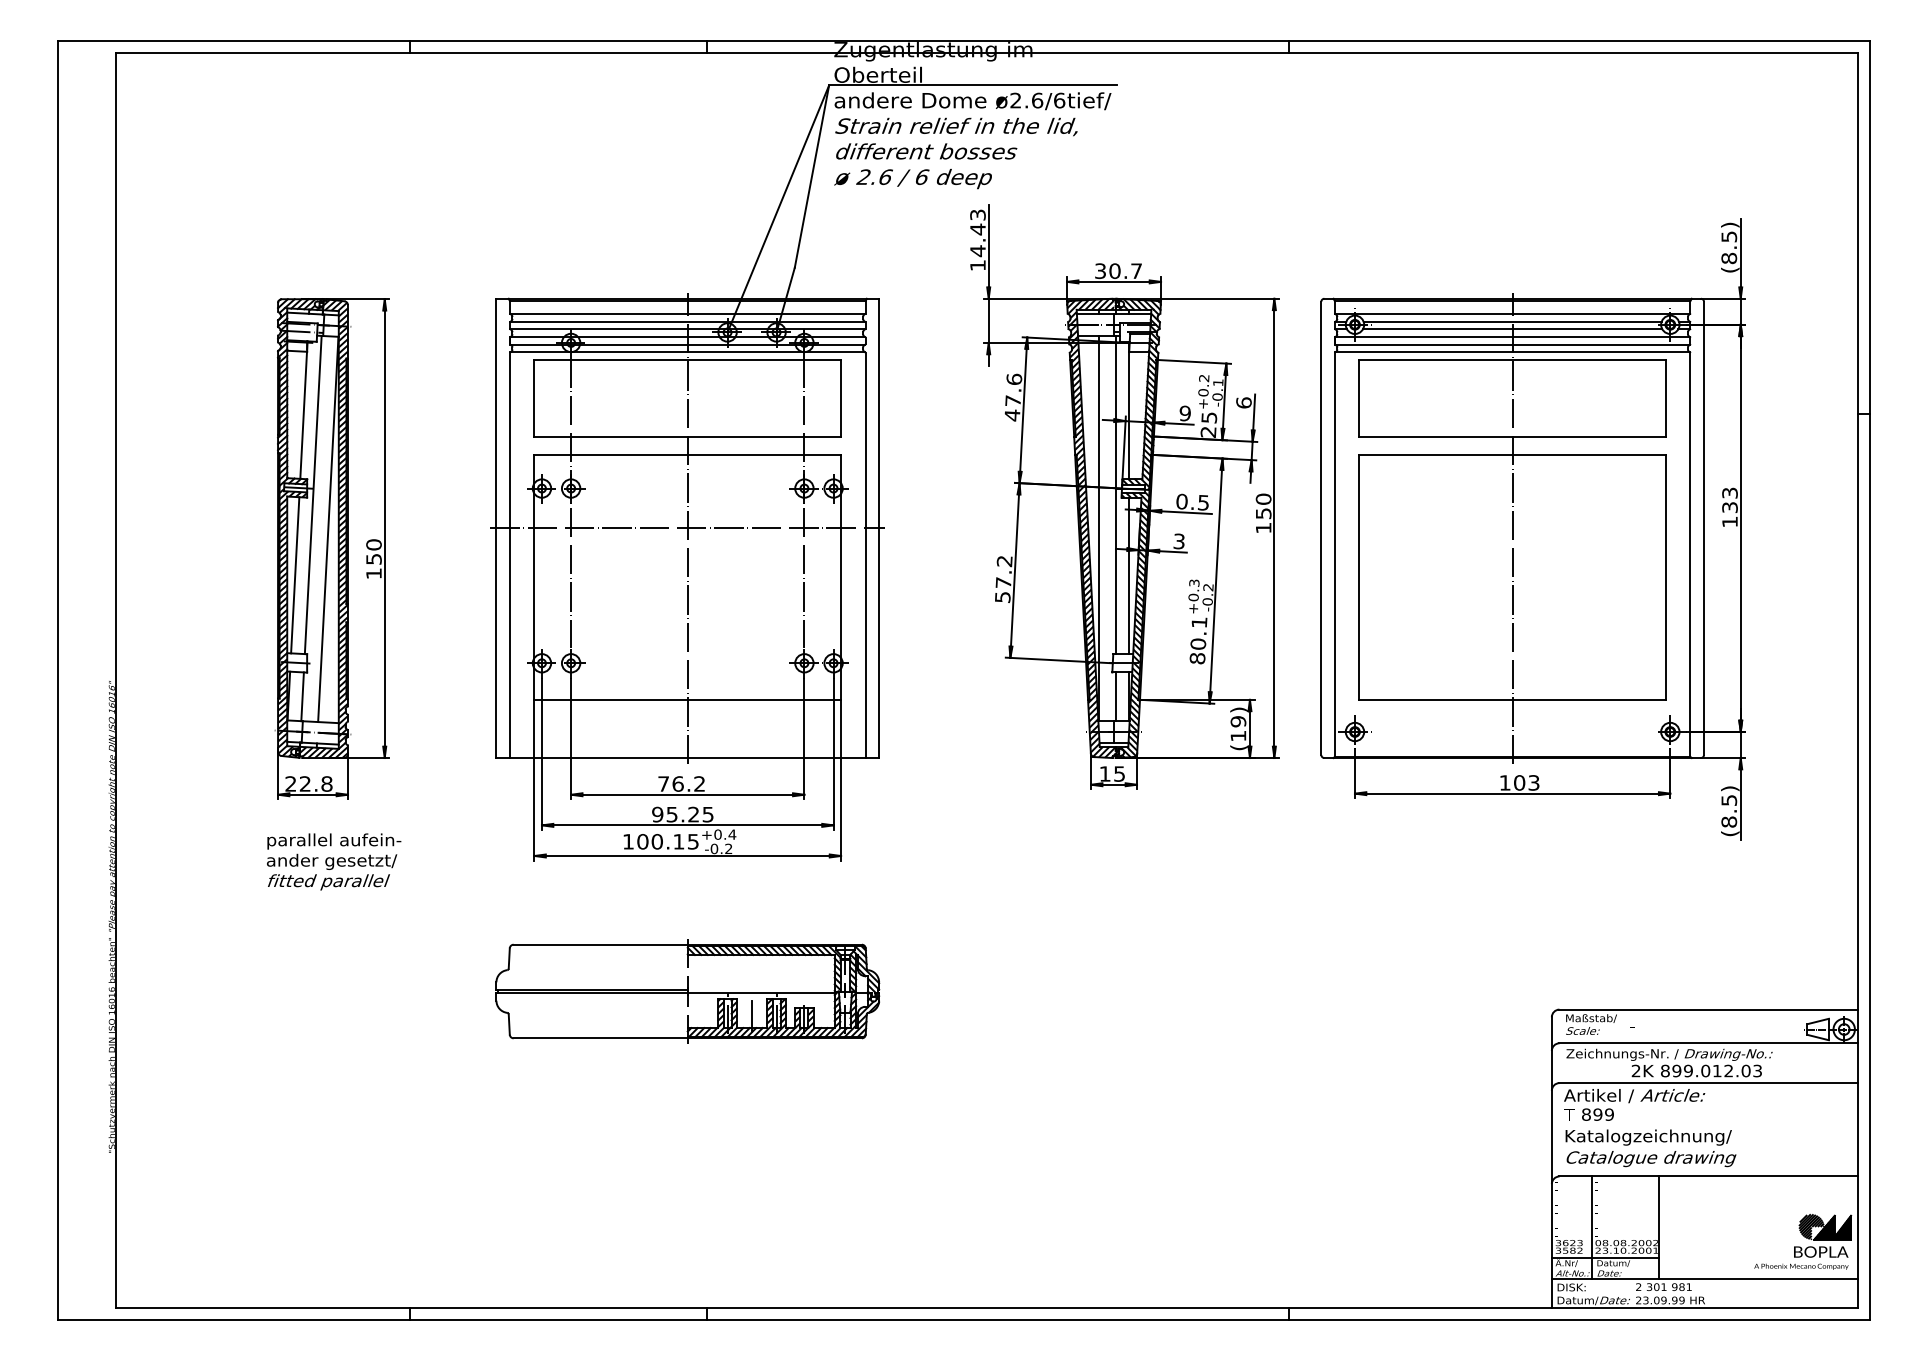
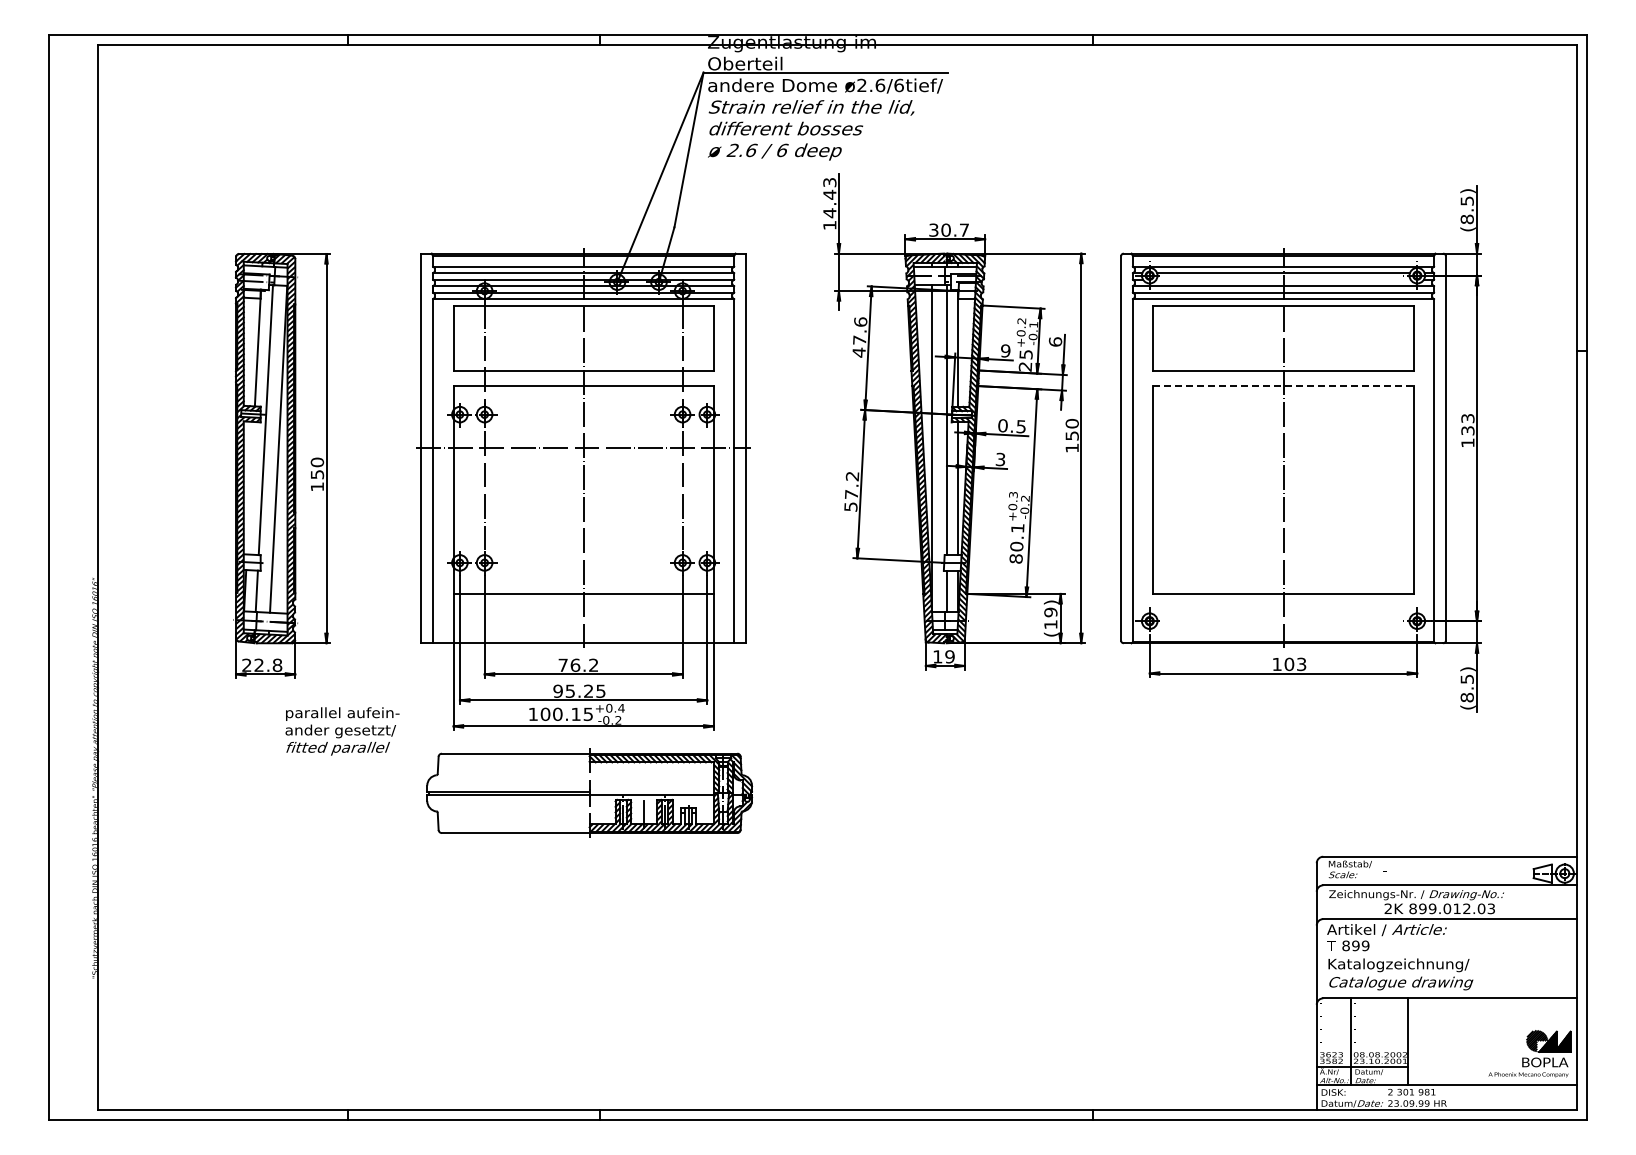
line: (1512, 329) -> (1283, 279), removed
line: (1513, 455) -> (1284, 386), solid -> dashed
line: (295, 574) -> (250, 487), removed
text: (1118, 773) -> (949, 656), 15 -> 19
text: (334, 862) -> (342, 731), moved
part: (687, 990) -> (589, 792), moved

